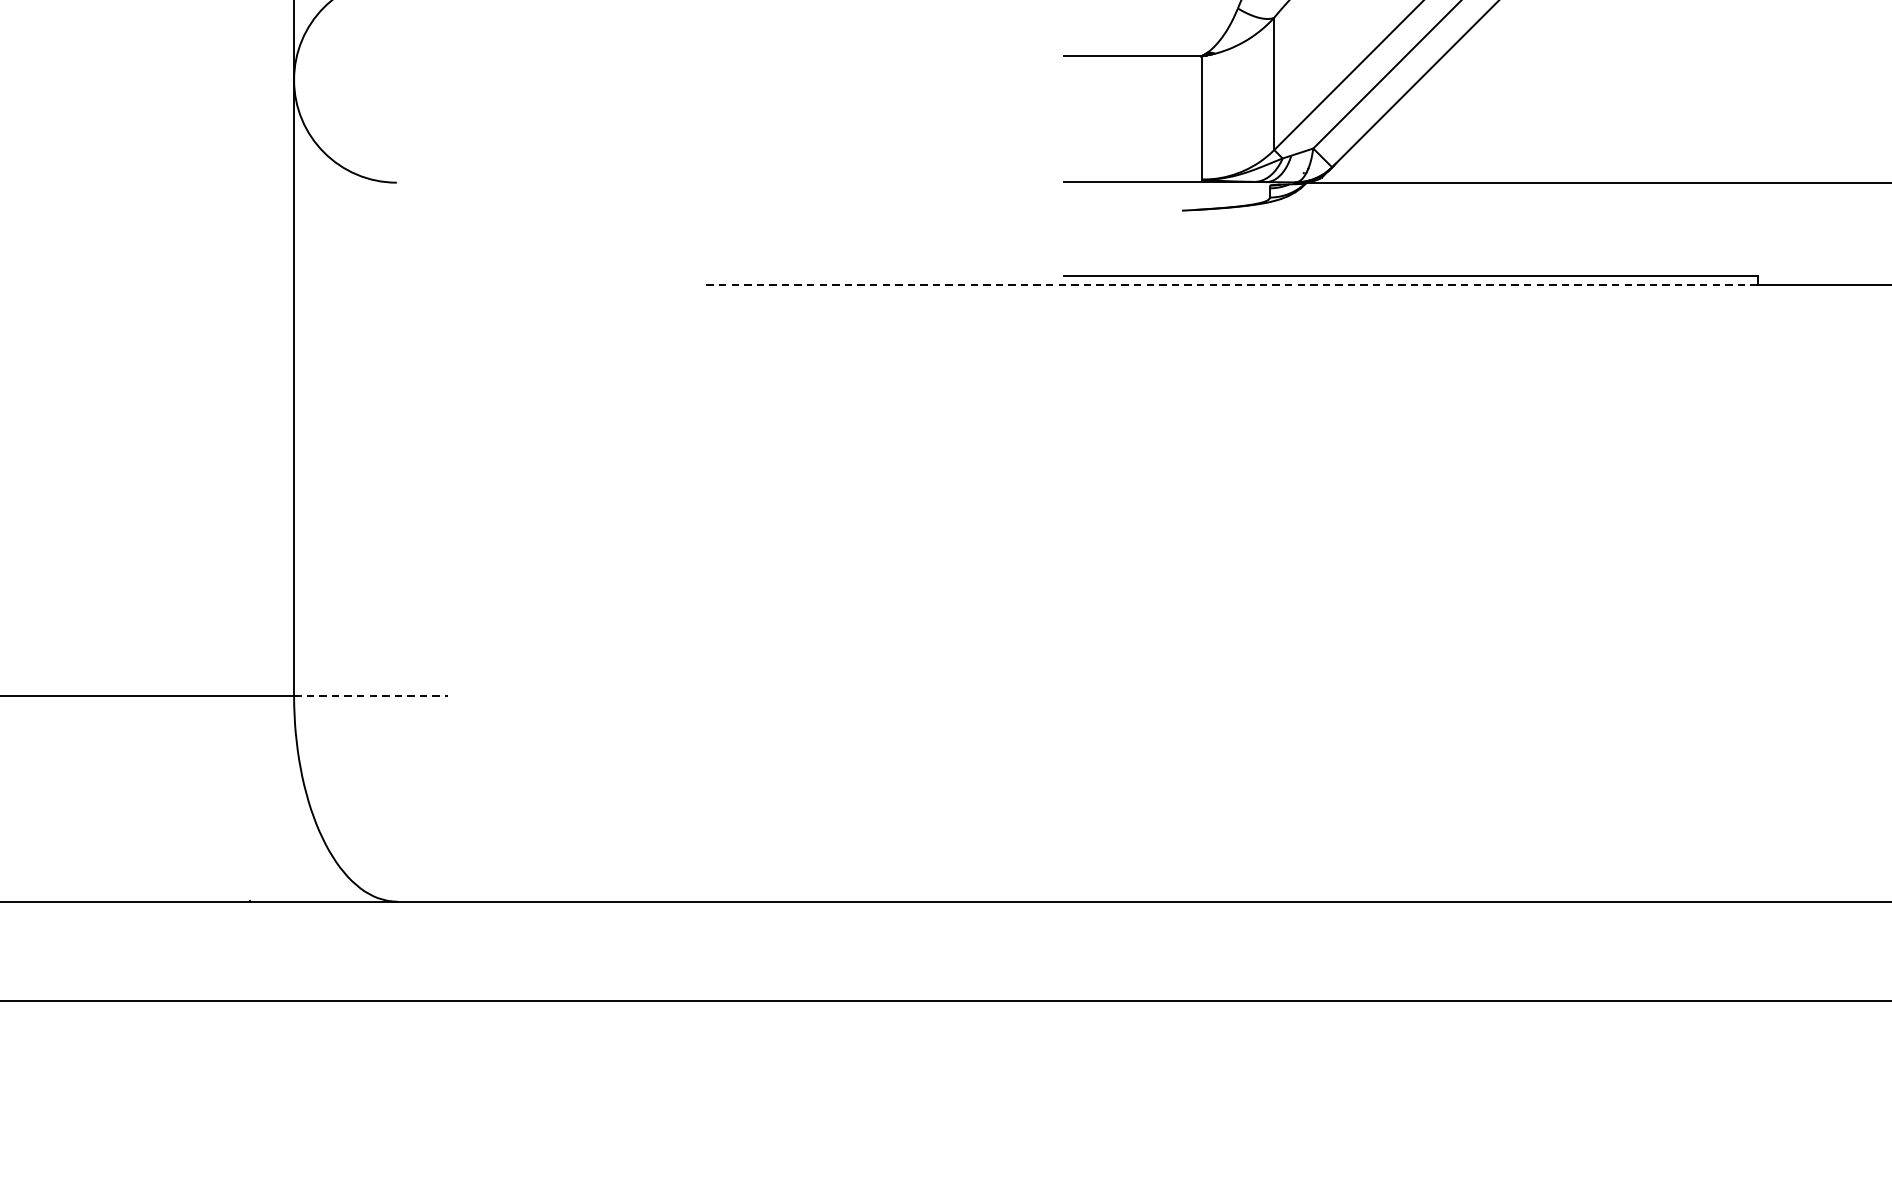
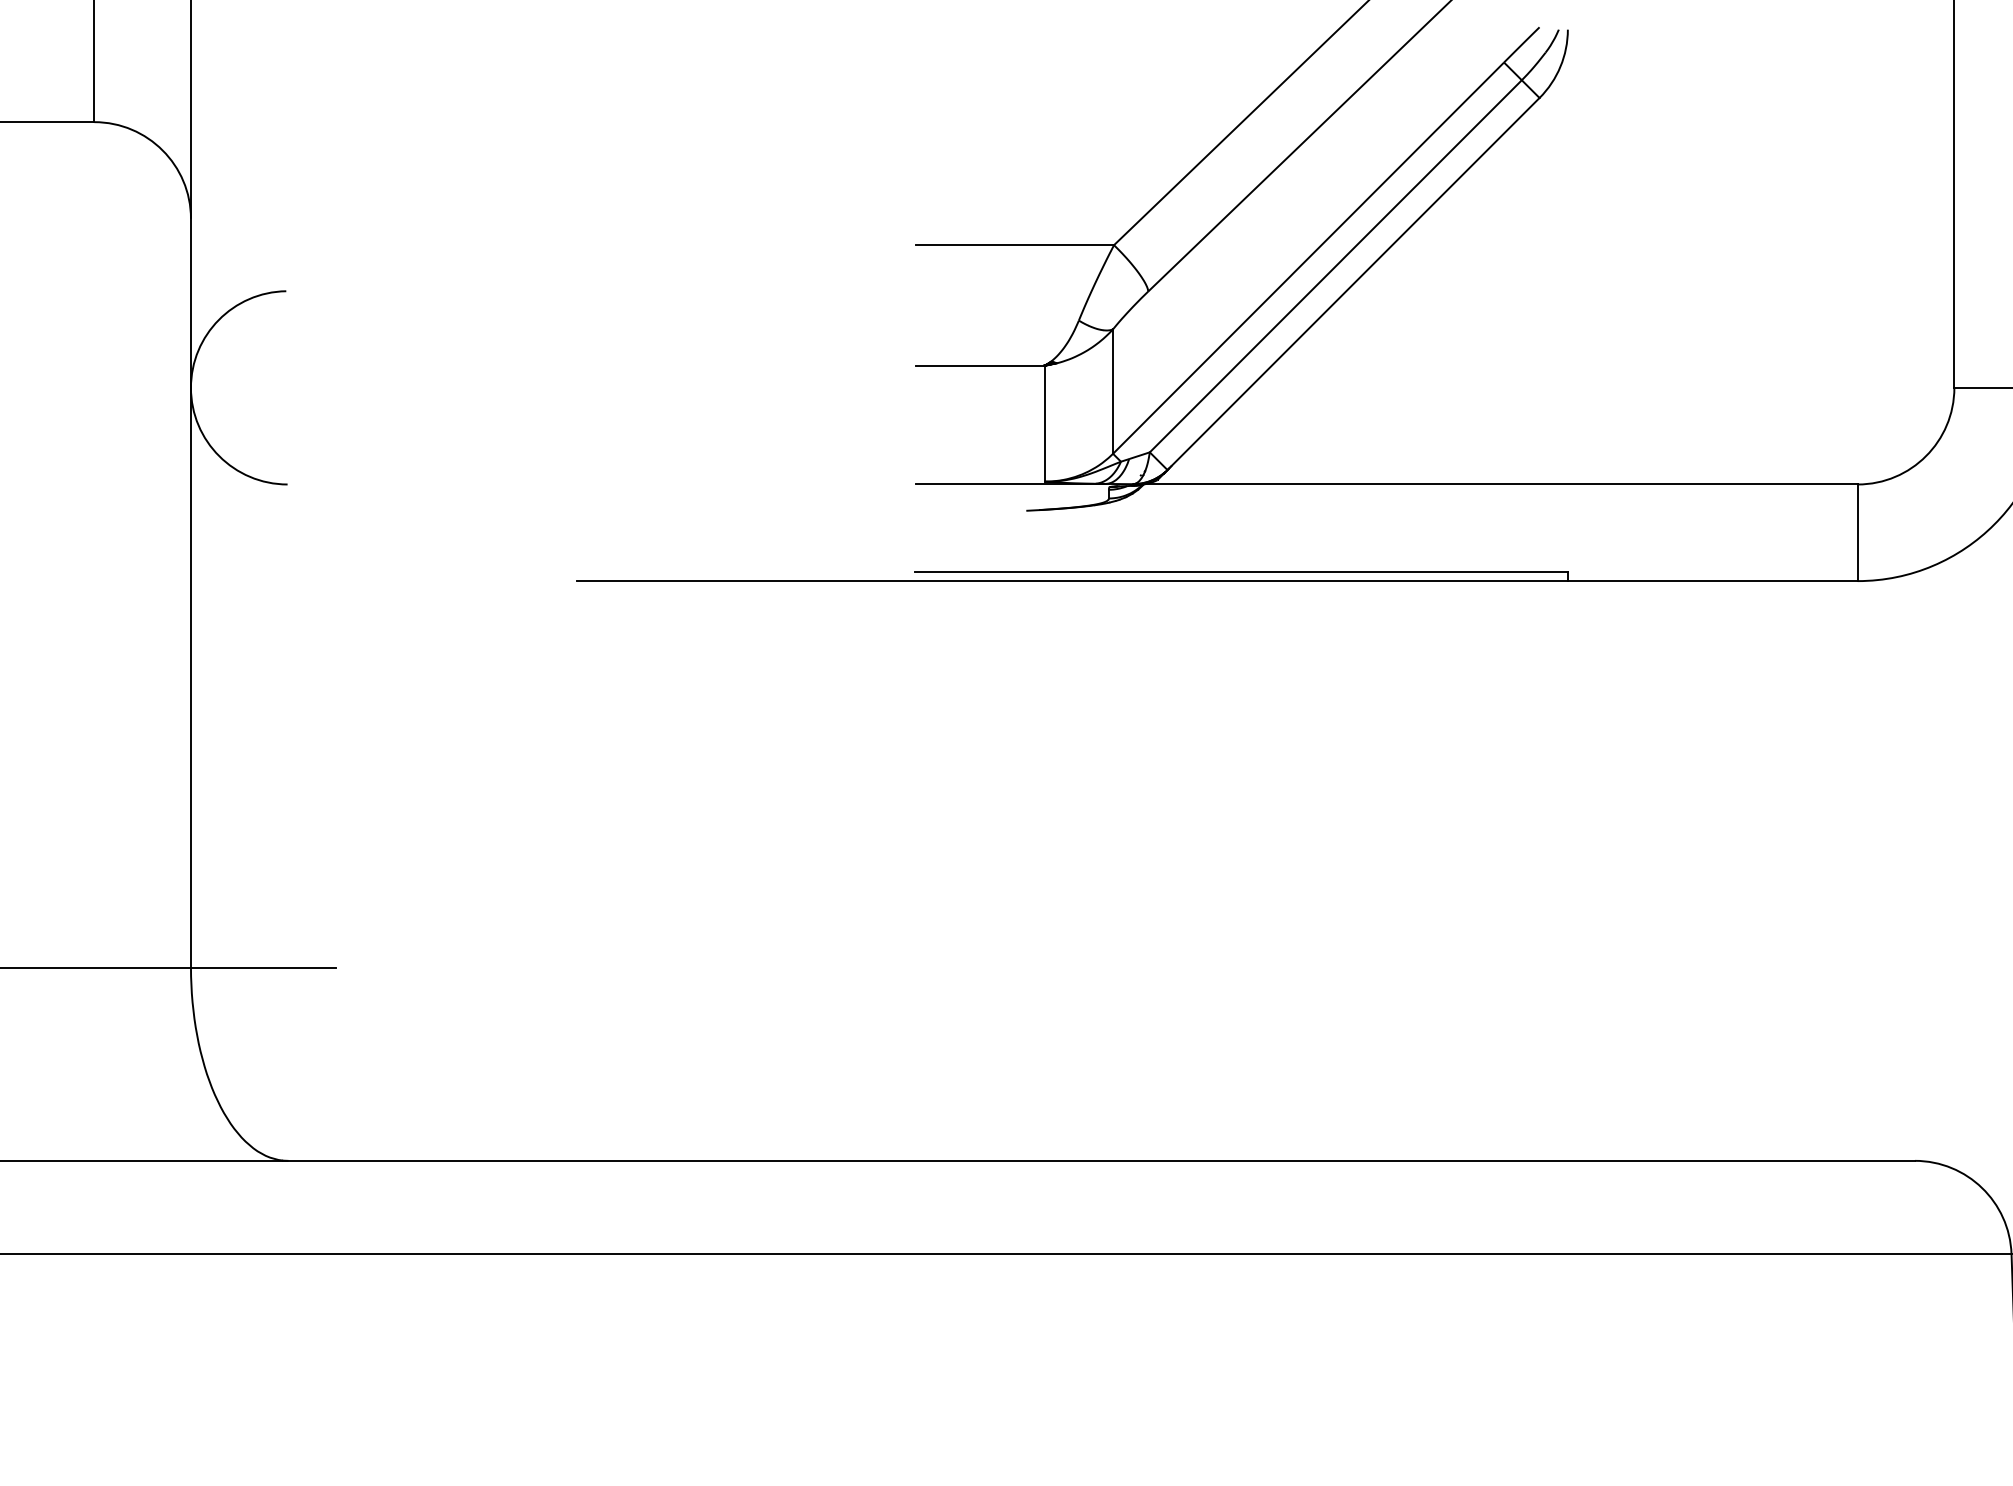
line: (1231, 285) -> (1072, 581), dashed -> solid
line: (371, 696) -> (263, 967), dashed -> solid

